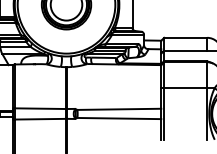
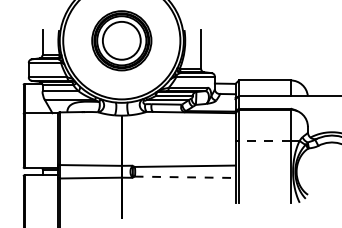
line: (185, 87) -> (264, 140), solid -> dashed
line: (119, 118) -> (185, 177), solid -> dashed

